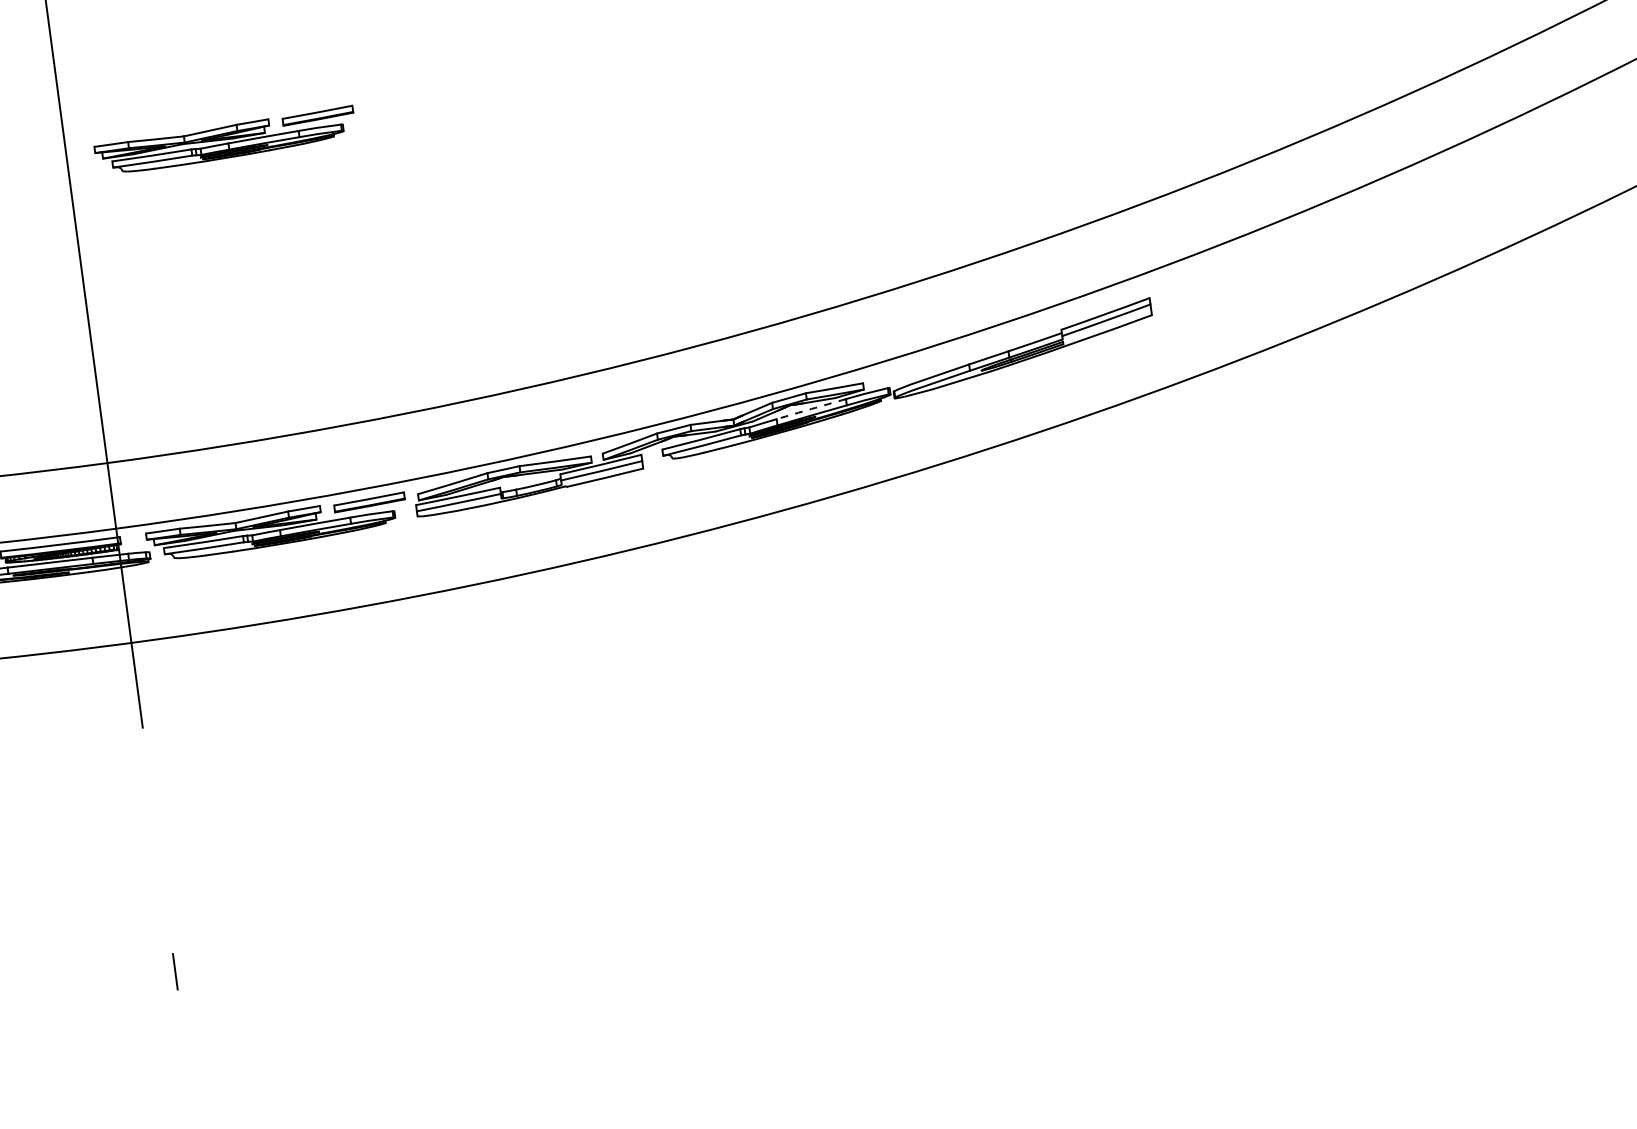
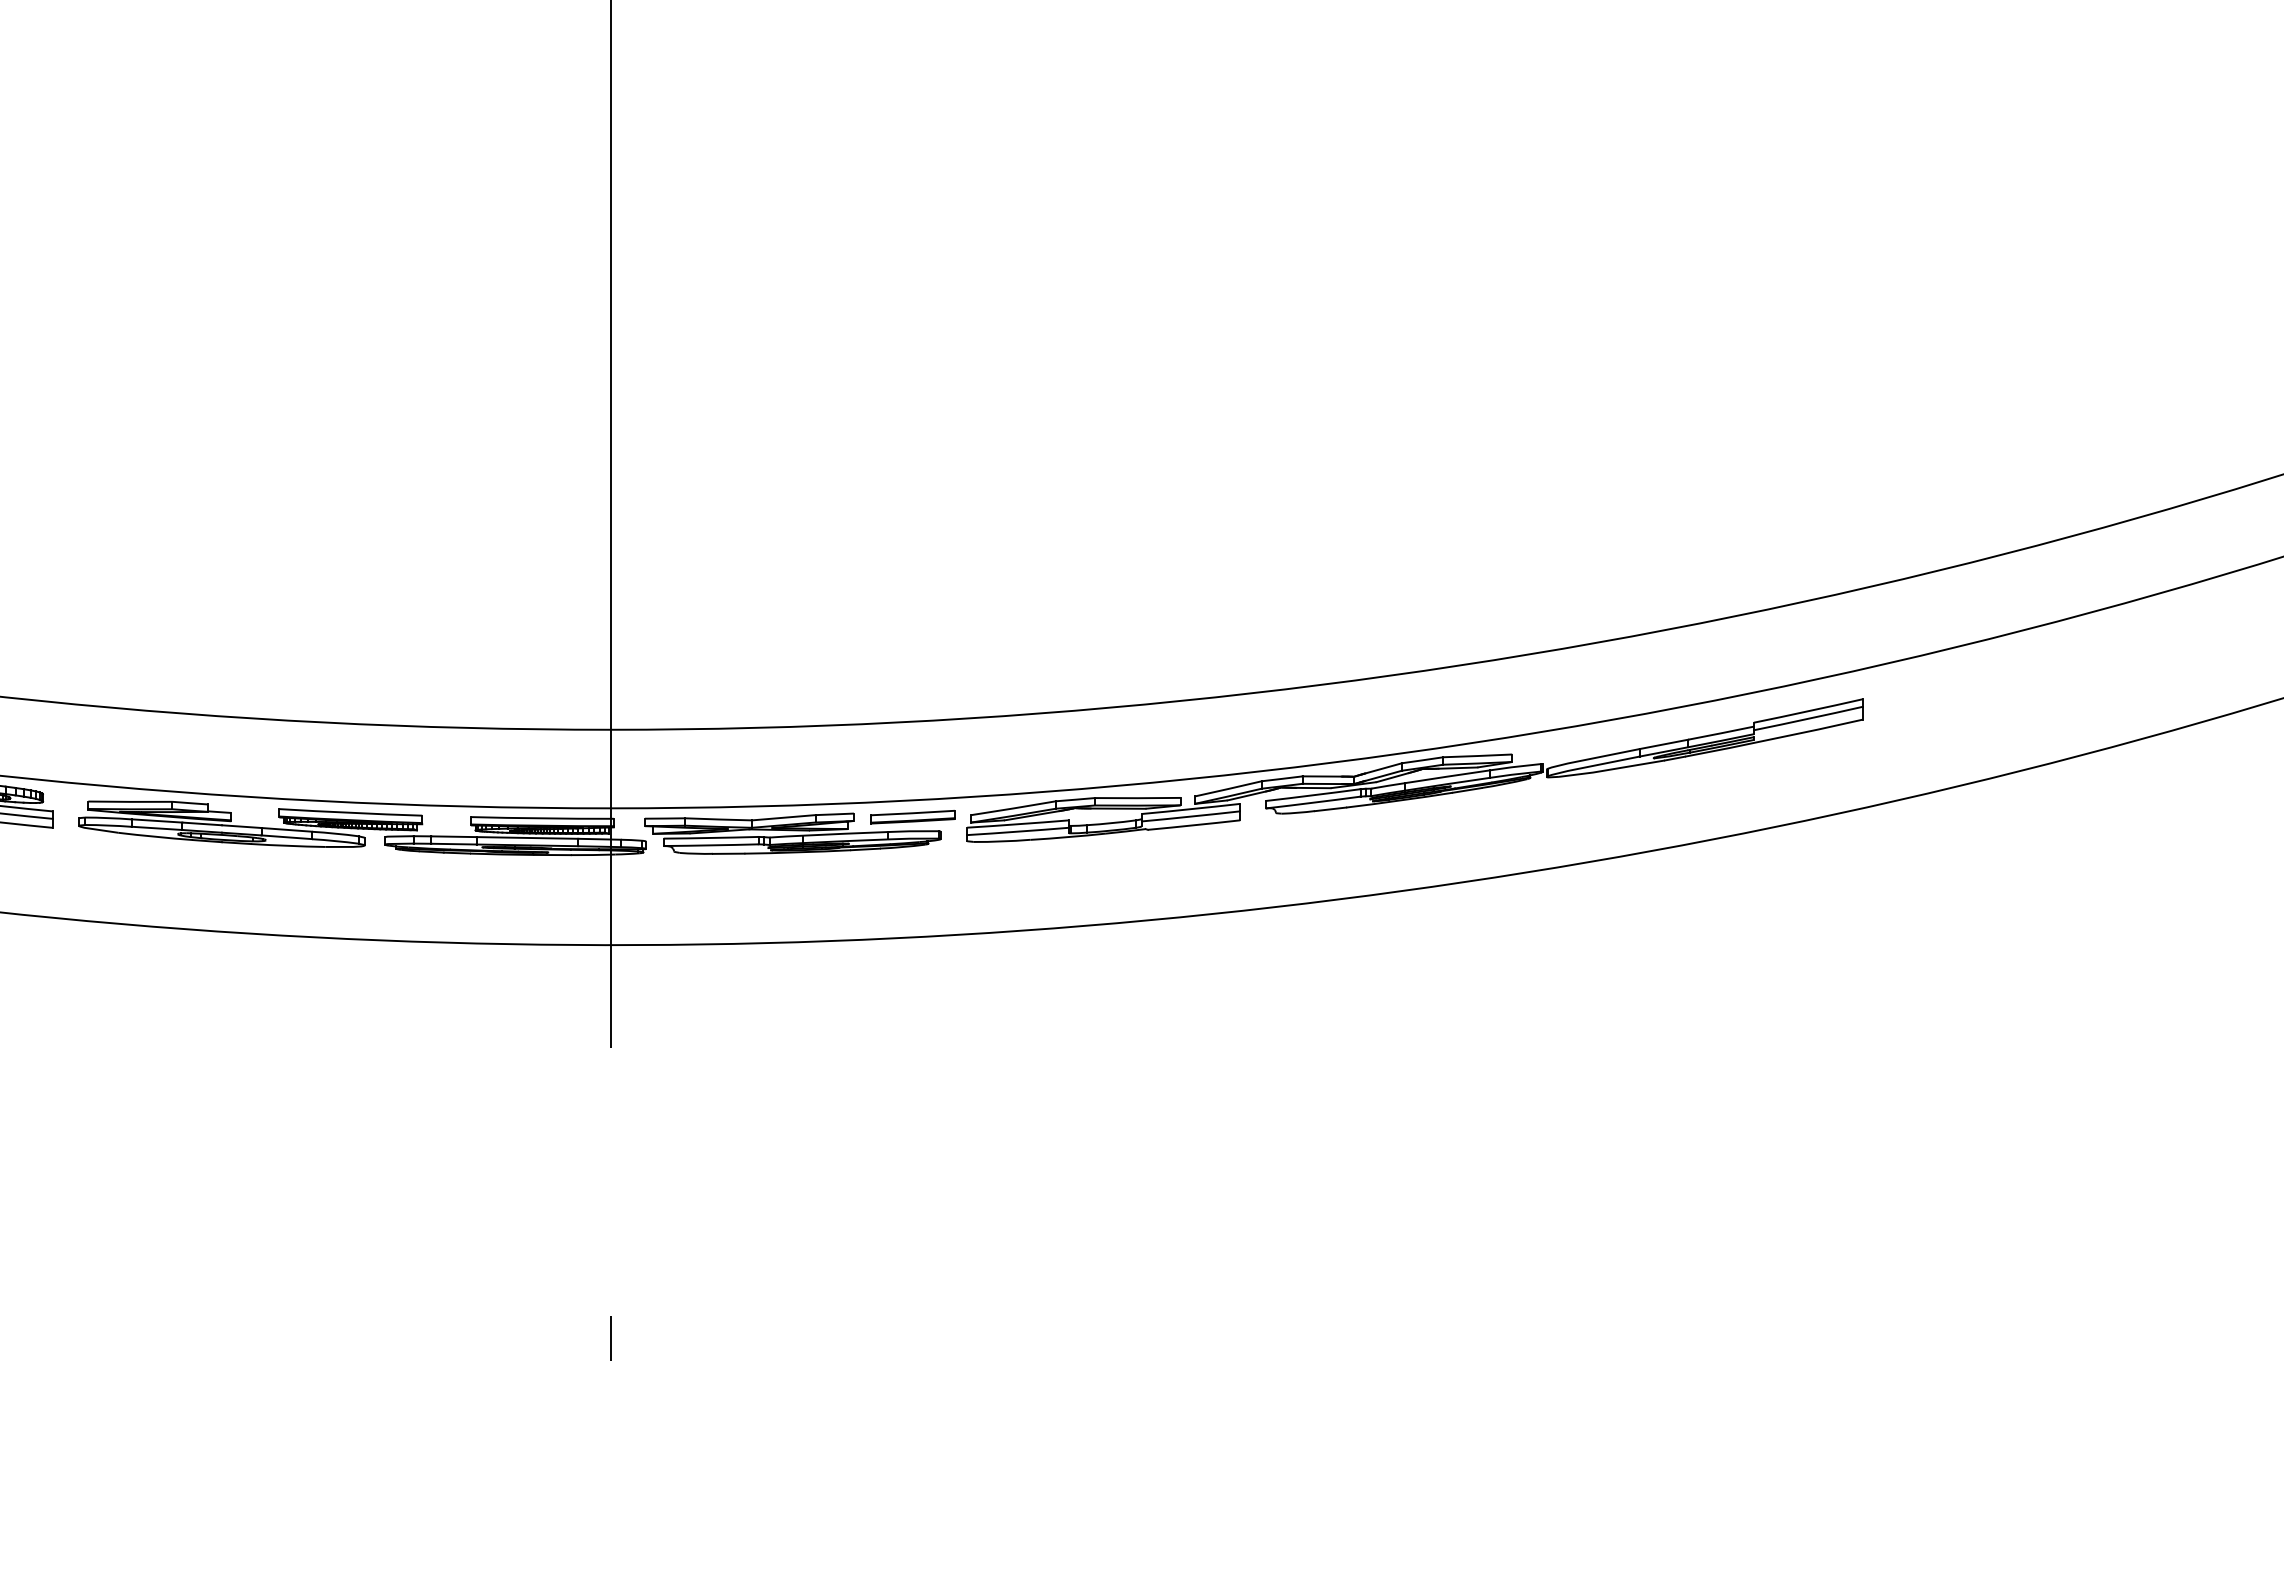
part: (225, 141) -> (799, 369), removed
arc: (811, 408) -> (1447, 776), dashed -> solid

